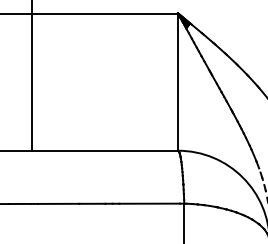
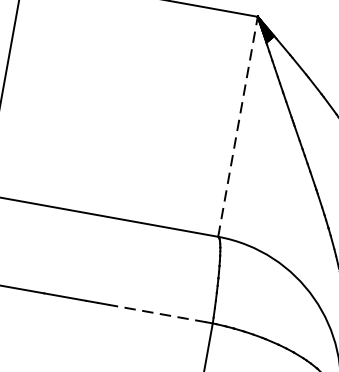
line: (178, 82) -> (238, 127), solid -> dashed
line: (149, 203) -> (157, 313), solid -> dashed

